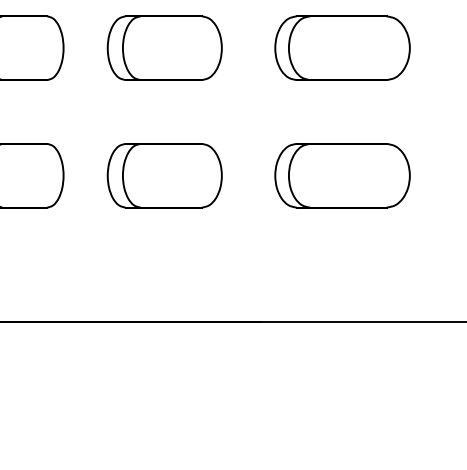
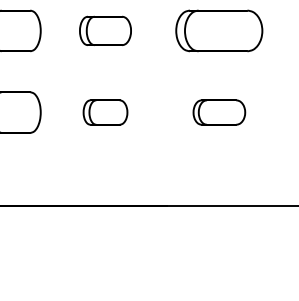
part: (164, 47) -> (105, 30), size x0.7
part: (164, 175) -> (105, 112), size x0.6
part: (342, 175) -> (219, 112), size x0.6

